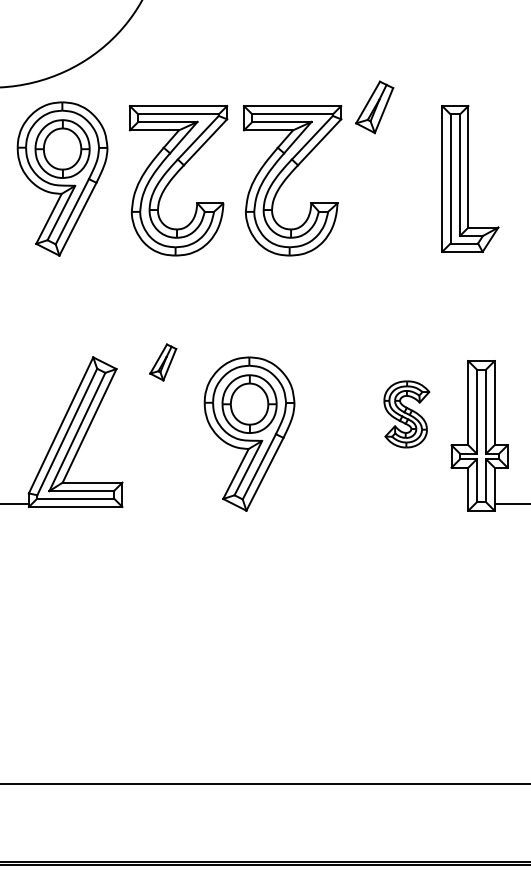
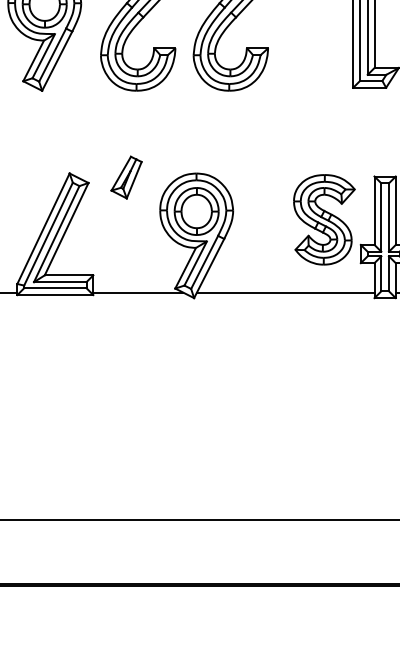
part: (162, 362) -> (125, 177), size x1.43
part: (406, 414) -> (324, 219), size x1.67
line: (177, 504) -> (138, 293), added
line: (358, 504) -> (285, 293), added

